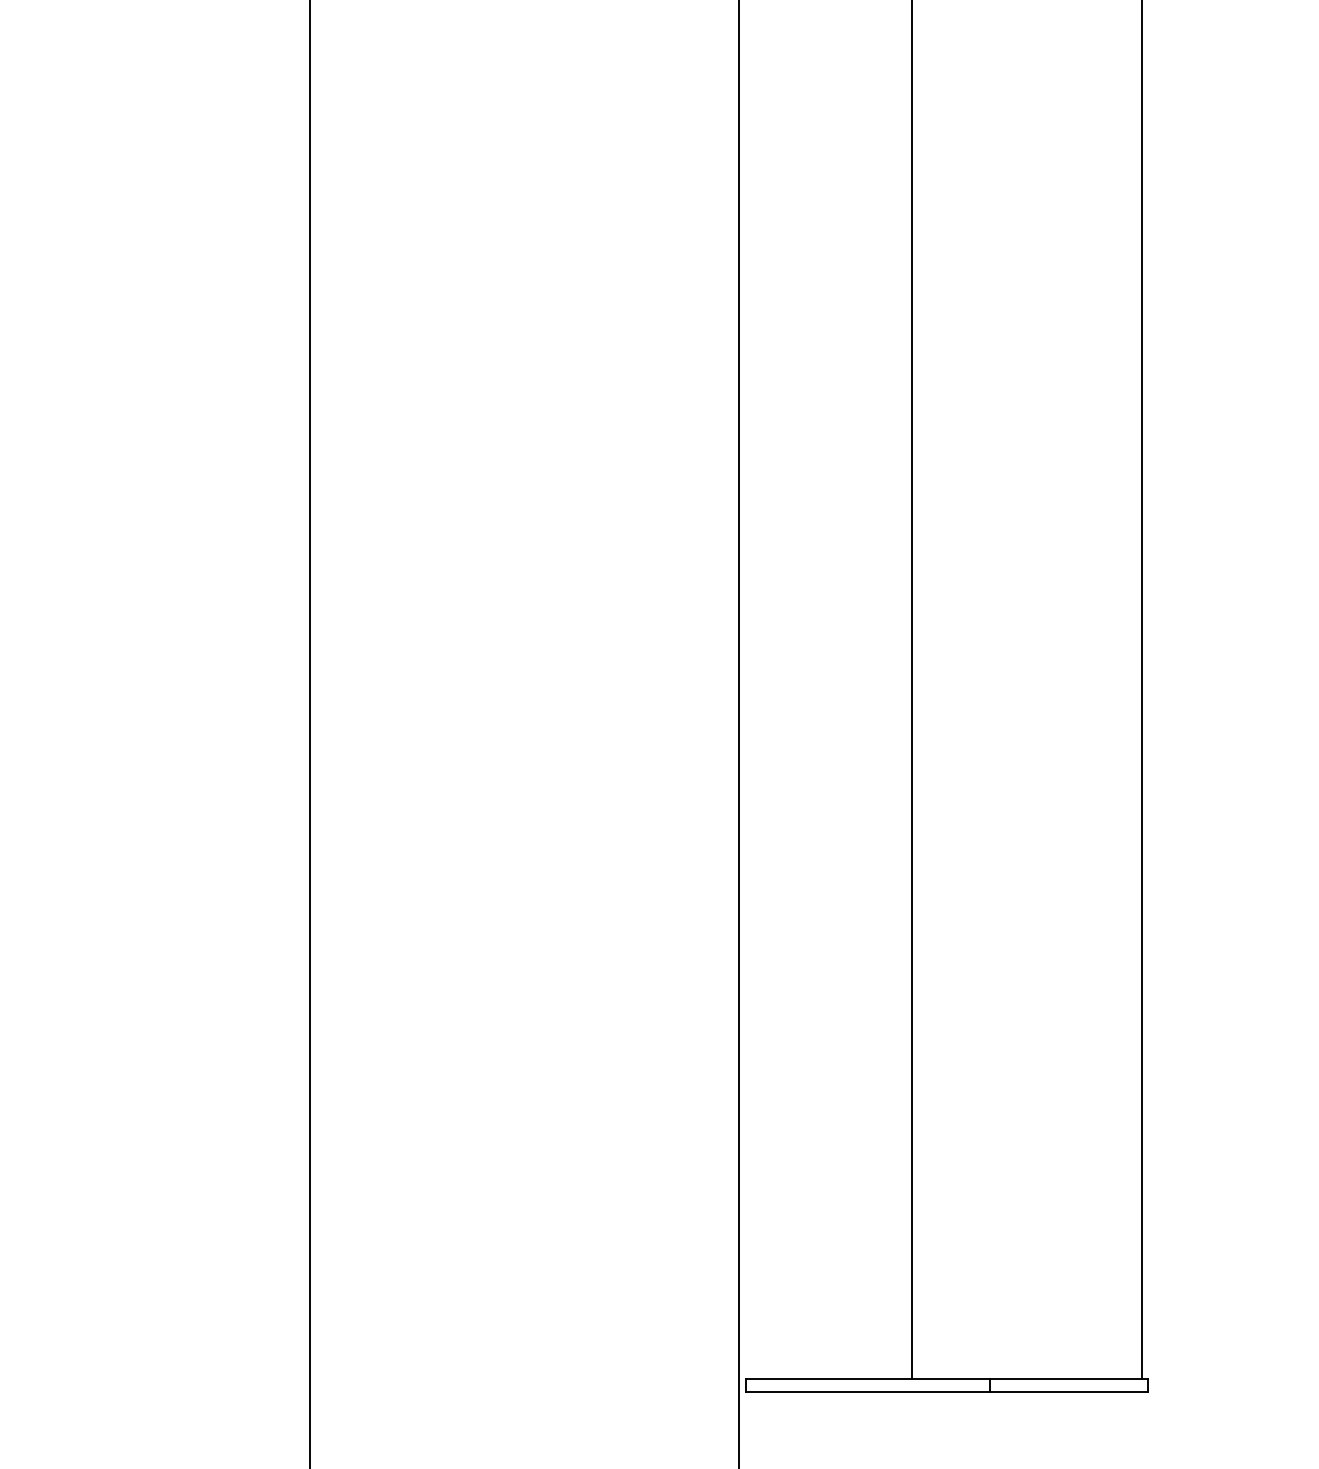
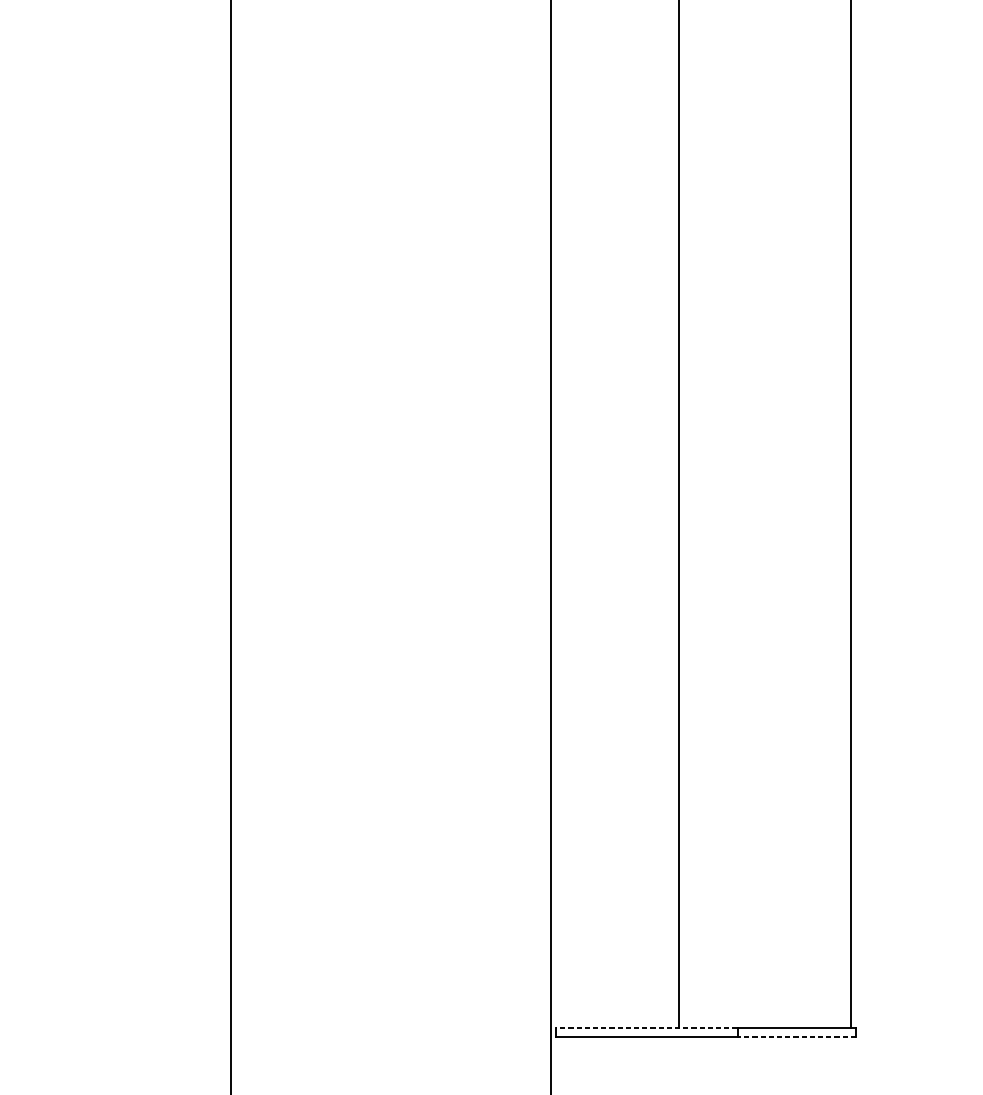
line: (867, 1378) -> (646, 1027), solid -> dashed
line: (1068, 1391) -> (796, 1037), solid -> dashed

